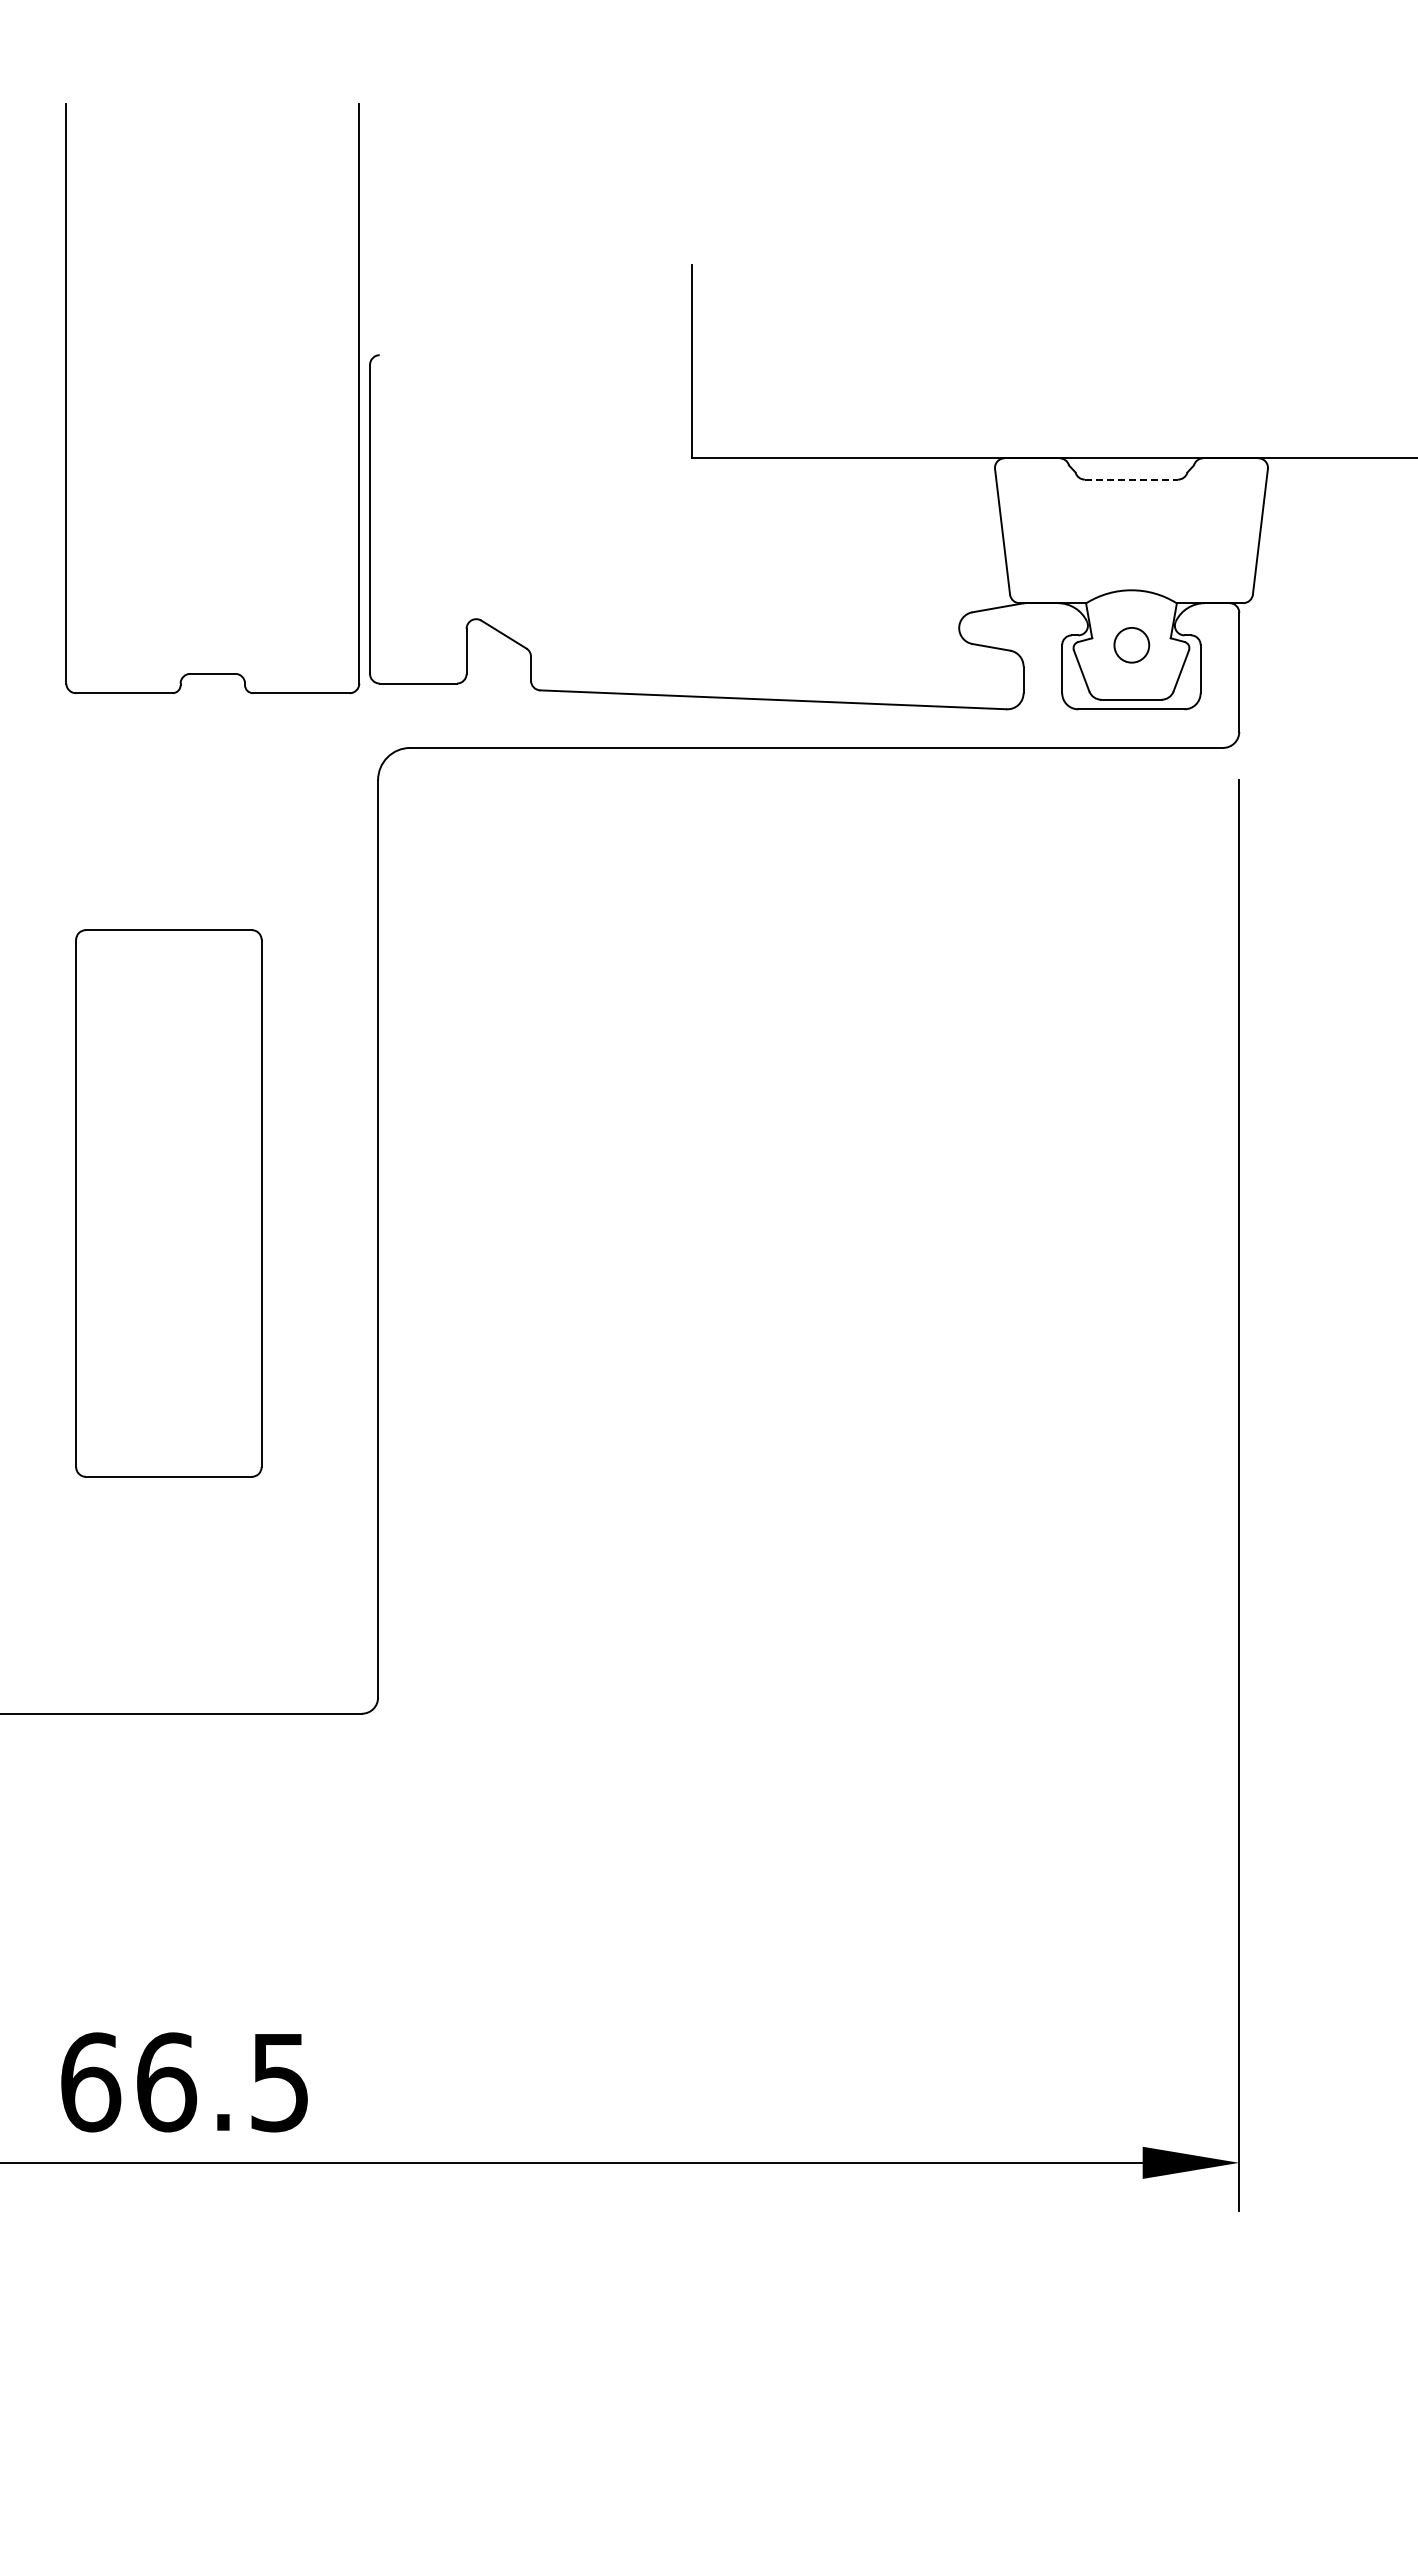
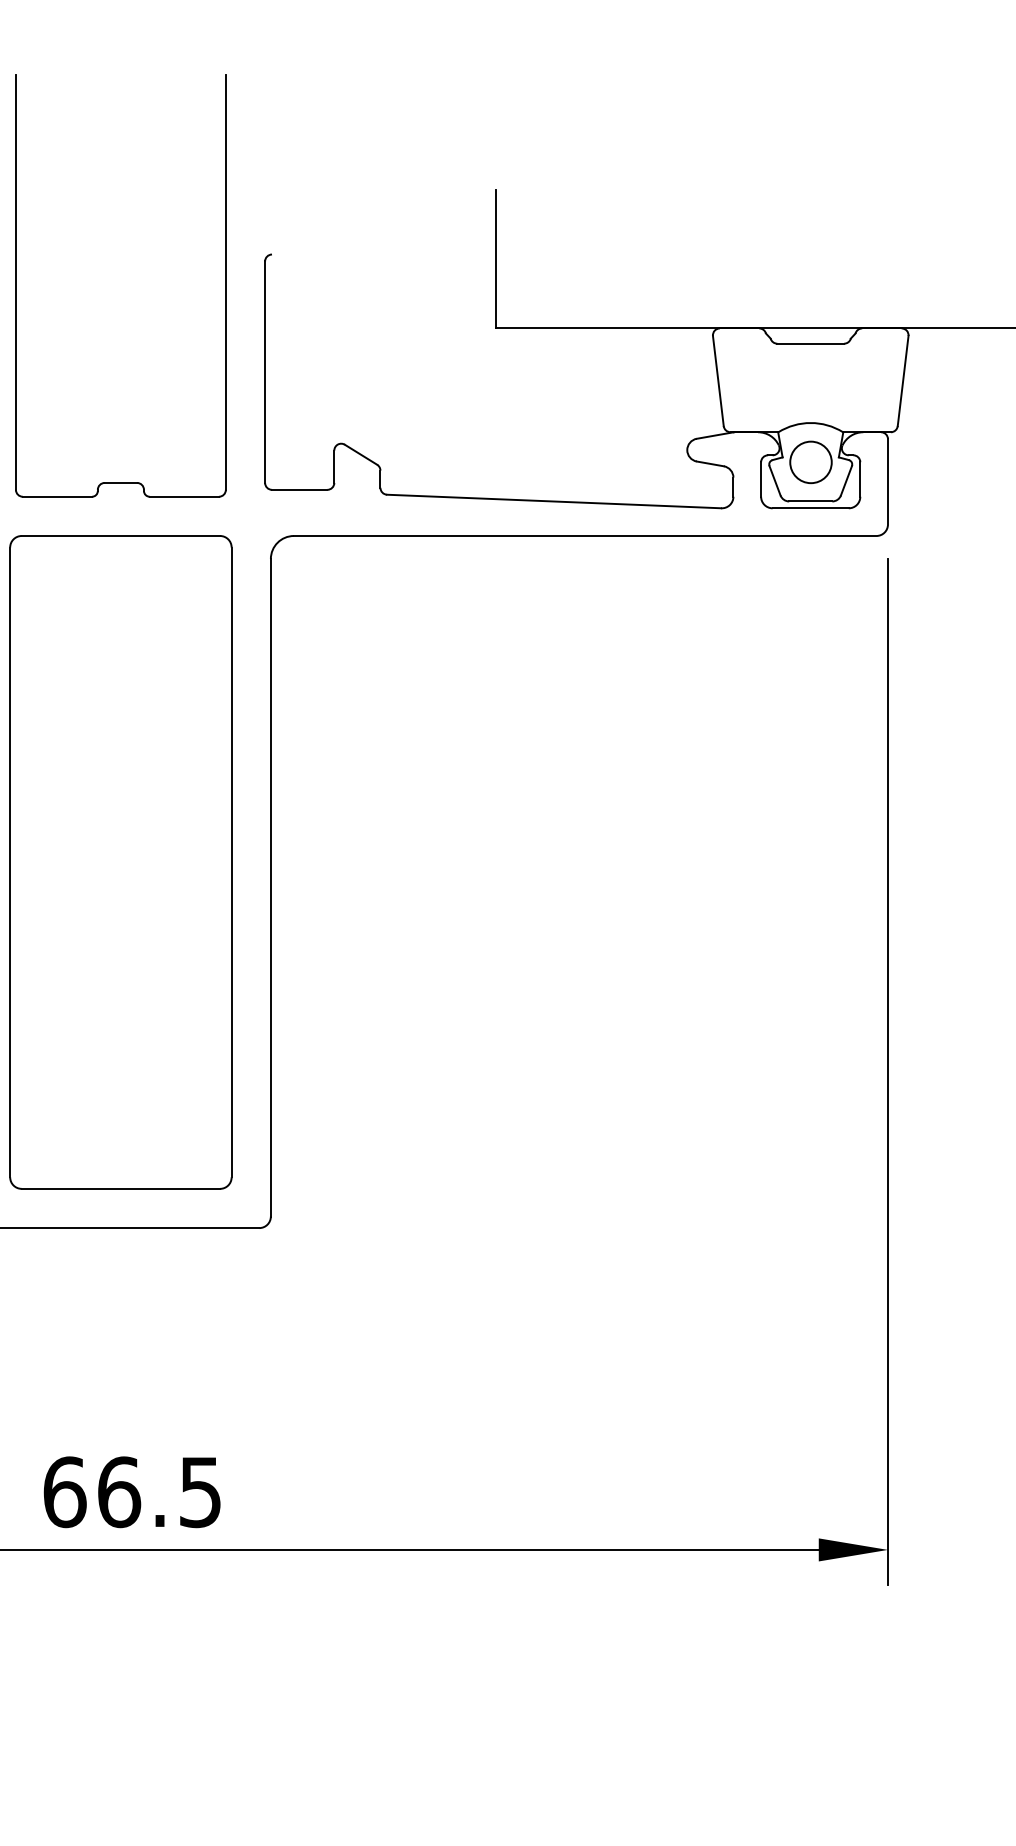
part: (66, 398) -> (16, 285), moved
line: (1131, 479) -> (810, 343), dashed -> solid
circle: (1131, 645) -> (810, 462), size x1.67
part: (168, 1203) -> (120, 862), size x1.67

